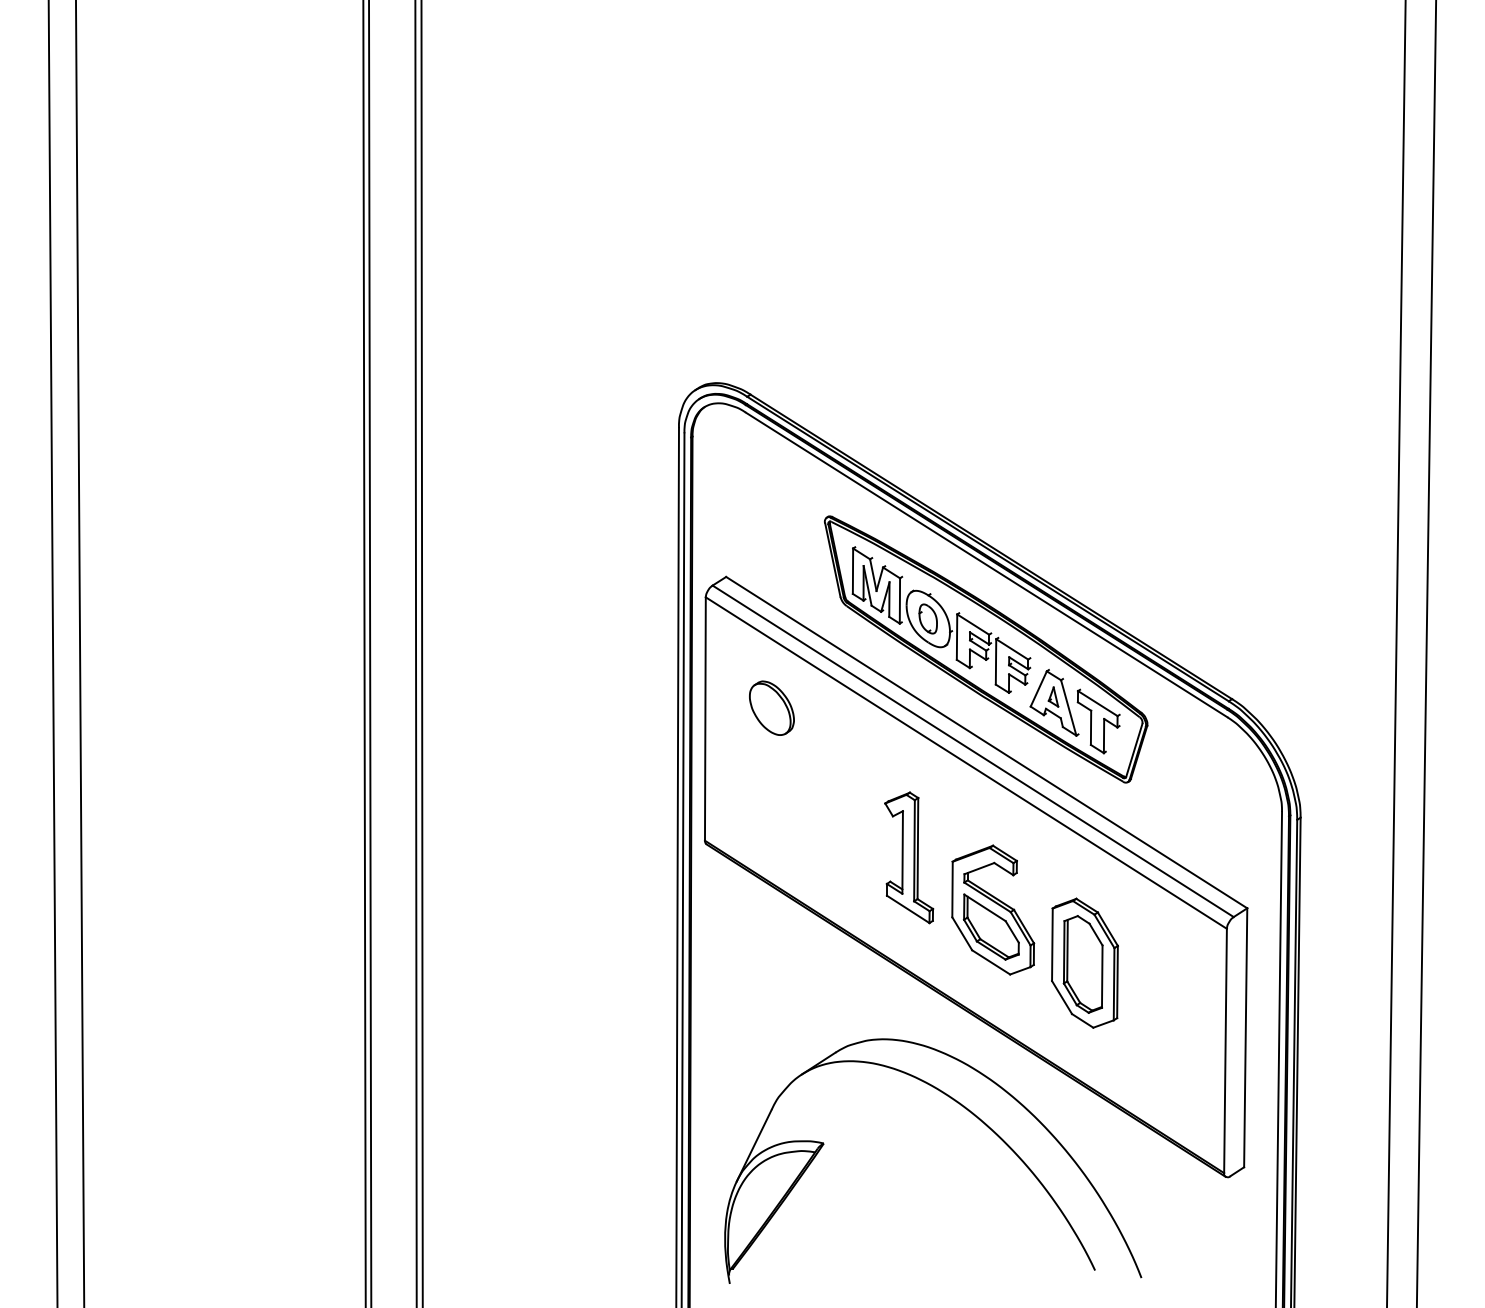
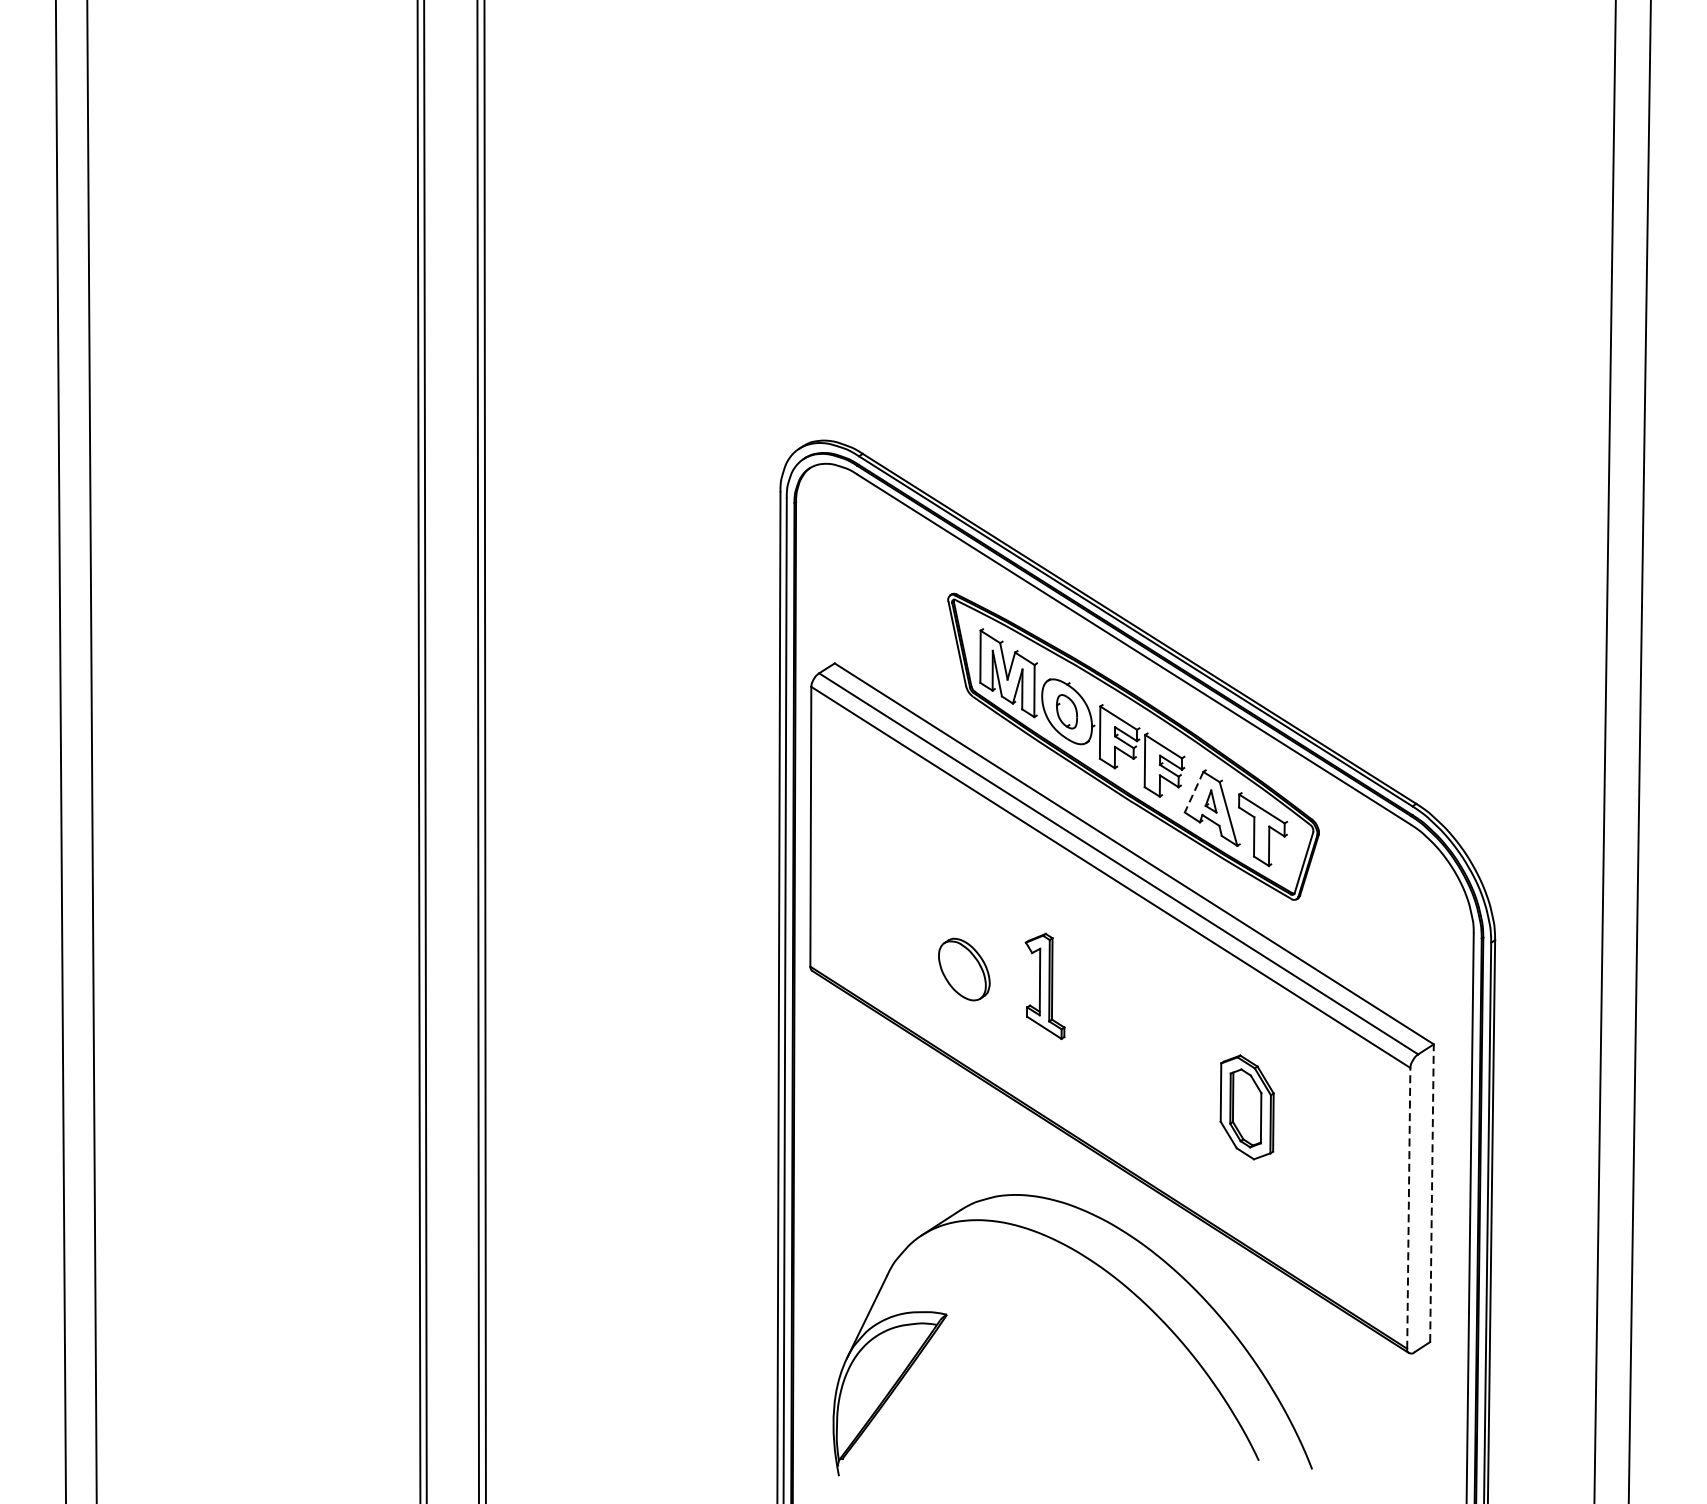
line: (1038, 689) -> (1193, 792), solid -> dashed
part: (771, 707) -> (963, 968), moved
part: (909, 857) -> (1045, 985), size x0.7
part: (993, 909) -> (1142, 1045), removed
part: (1084, 962) -> (1246, 1106), size x0.7
line: (1245, 1037) -> (1431, 1192), solid -> dashed
line: (1225, 1050) -> (1408, 1207), solid -> dashed

